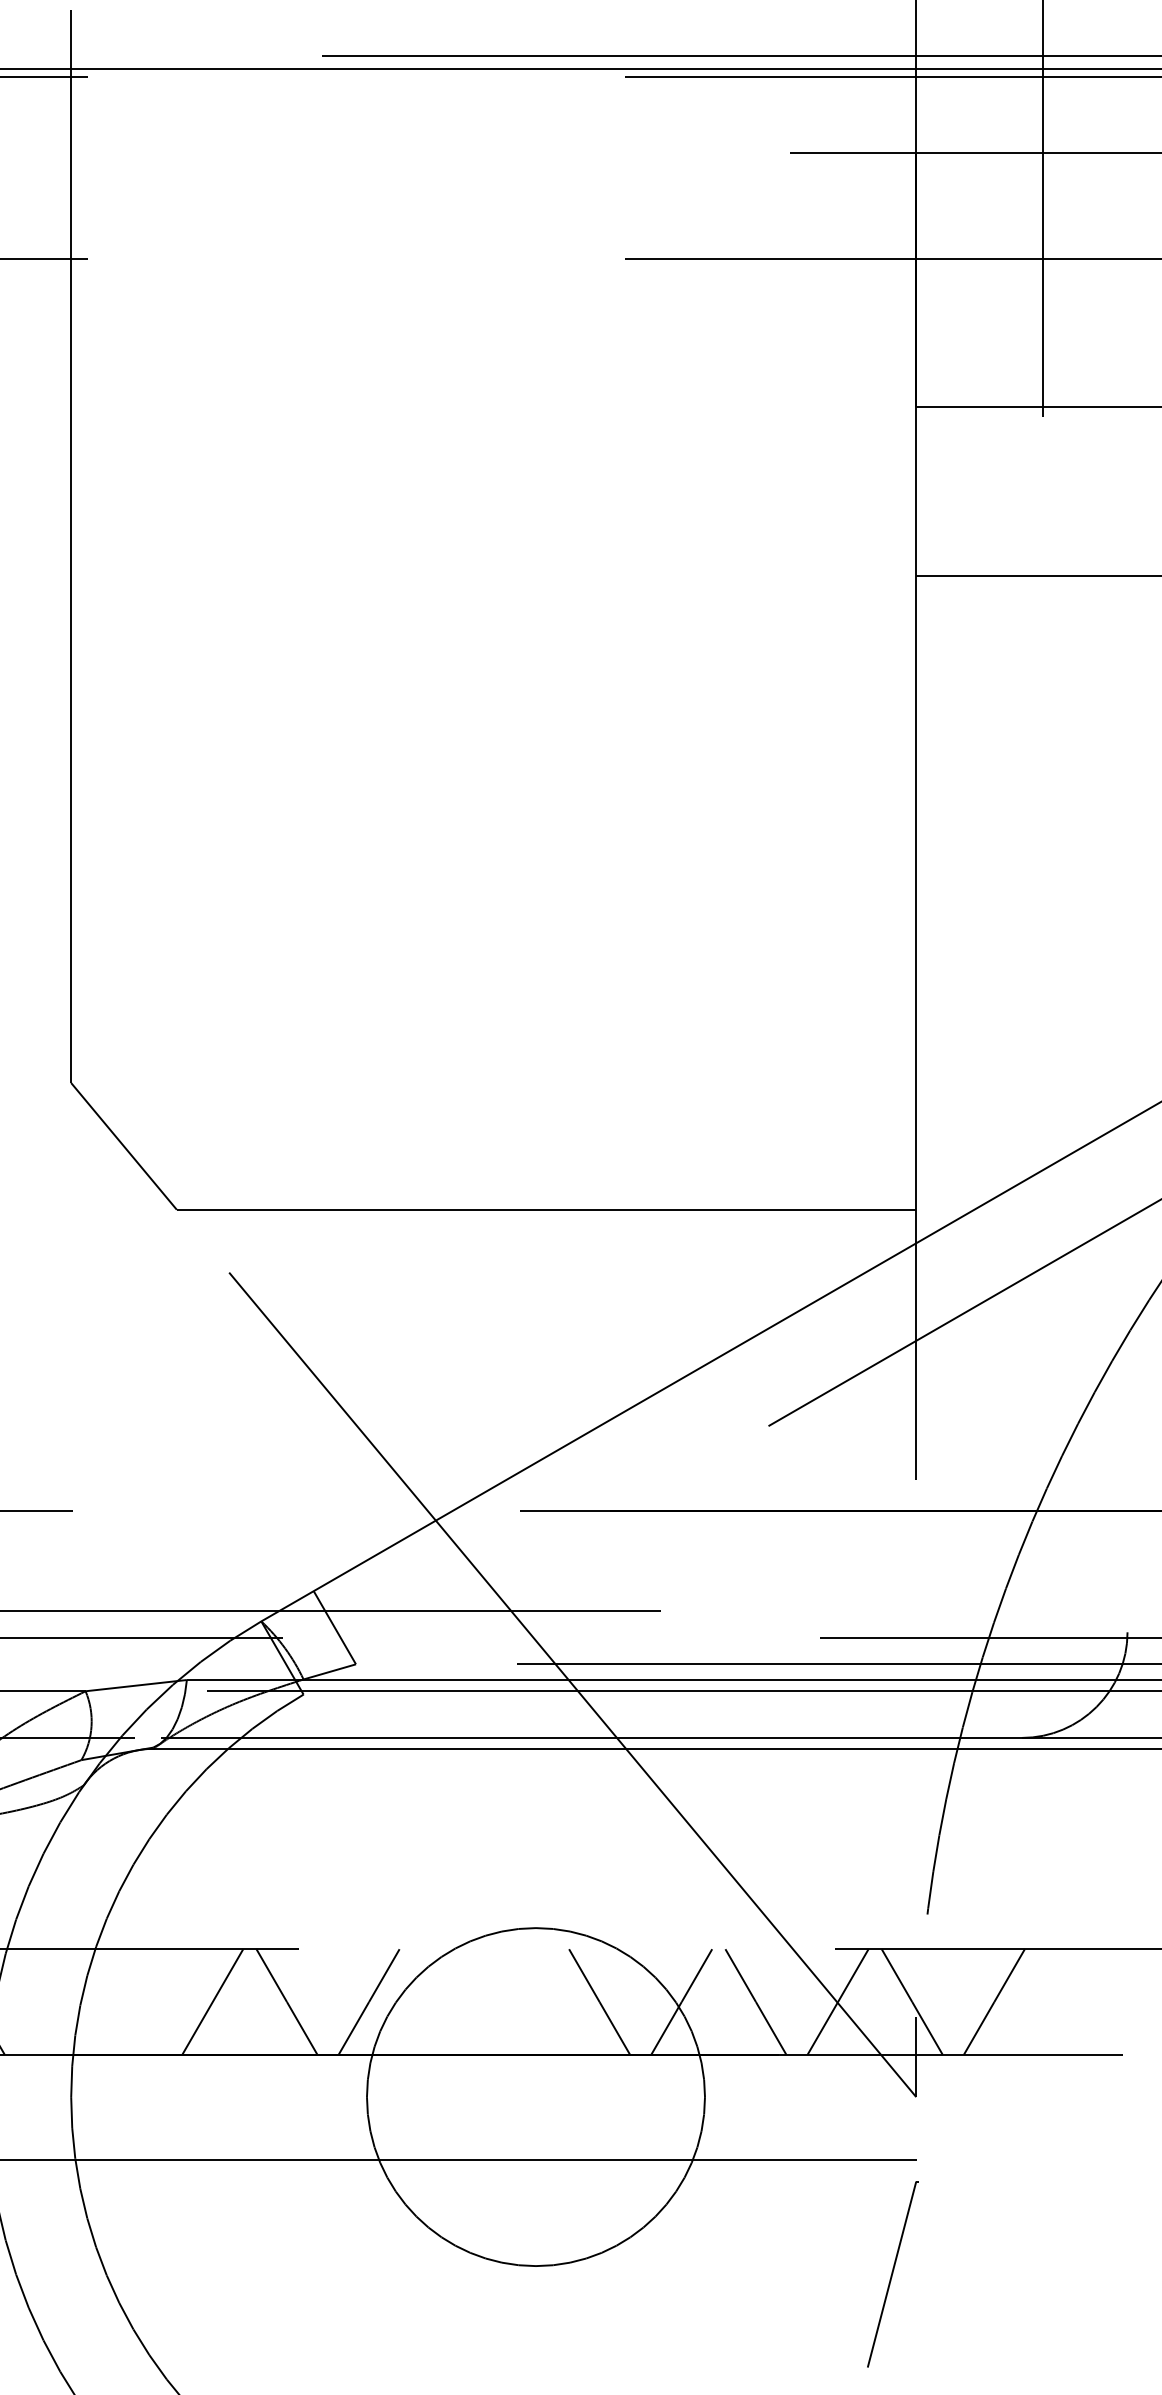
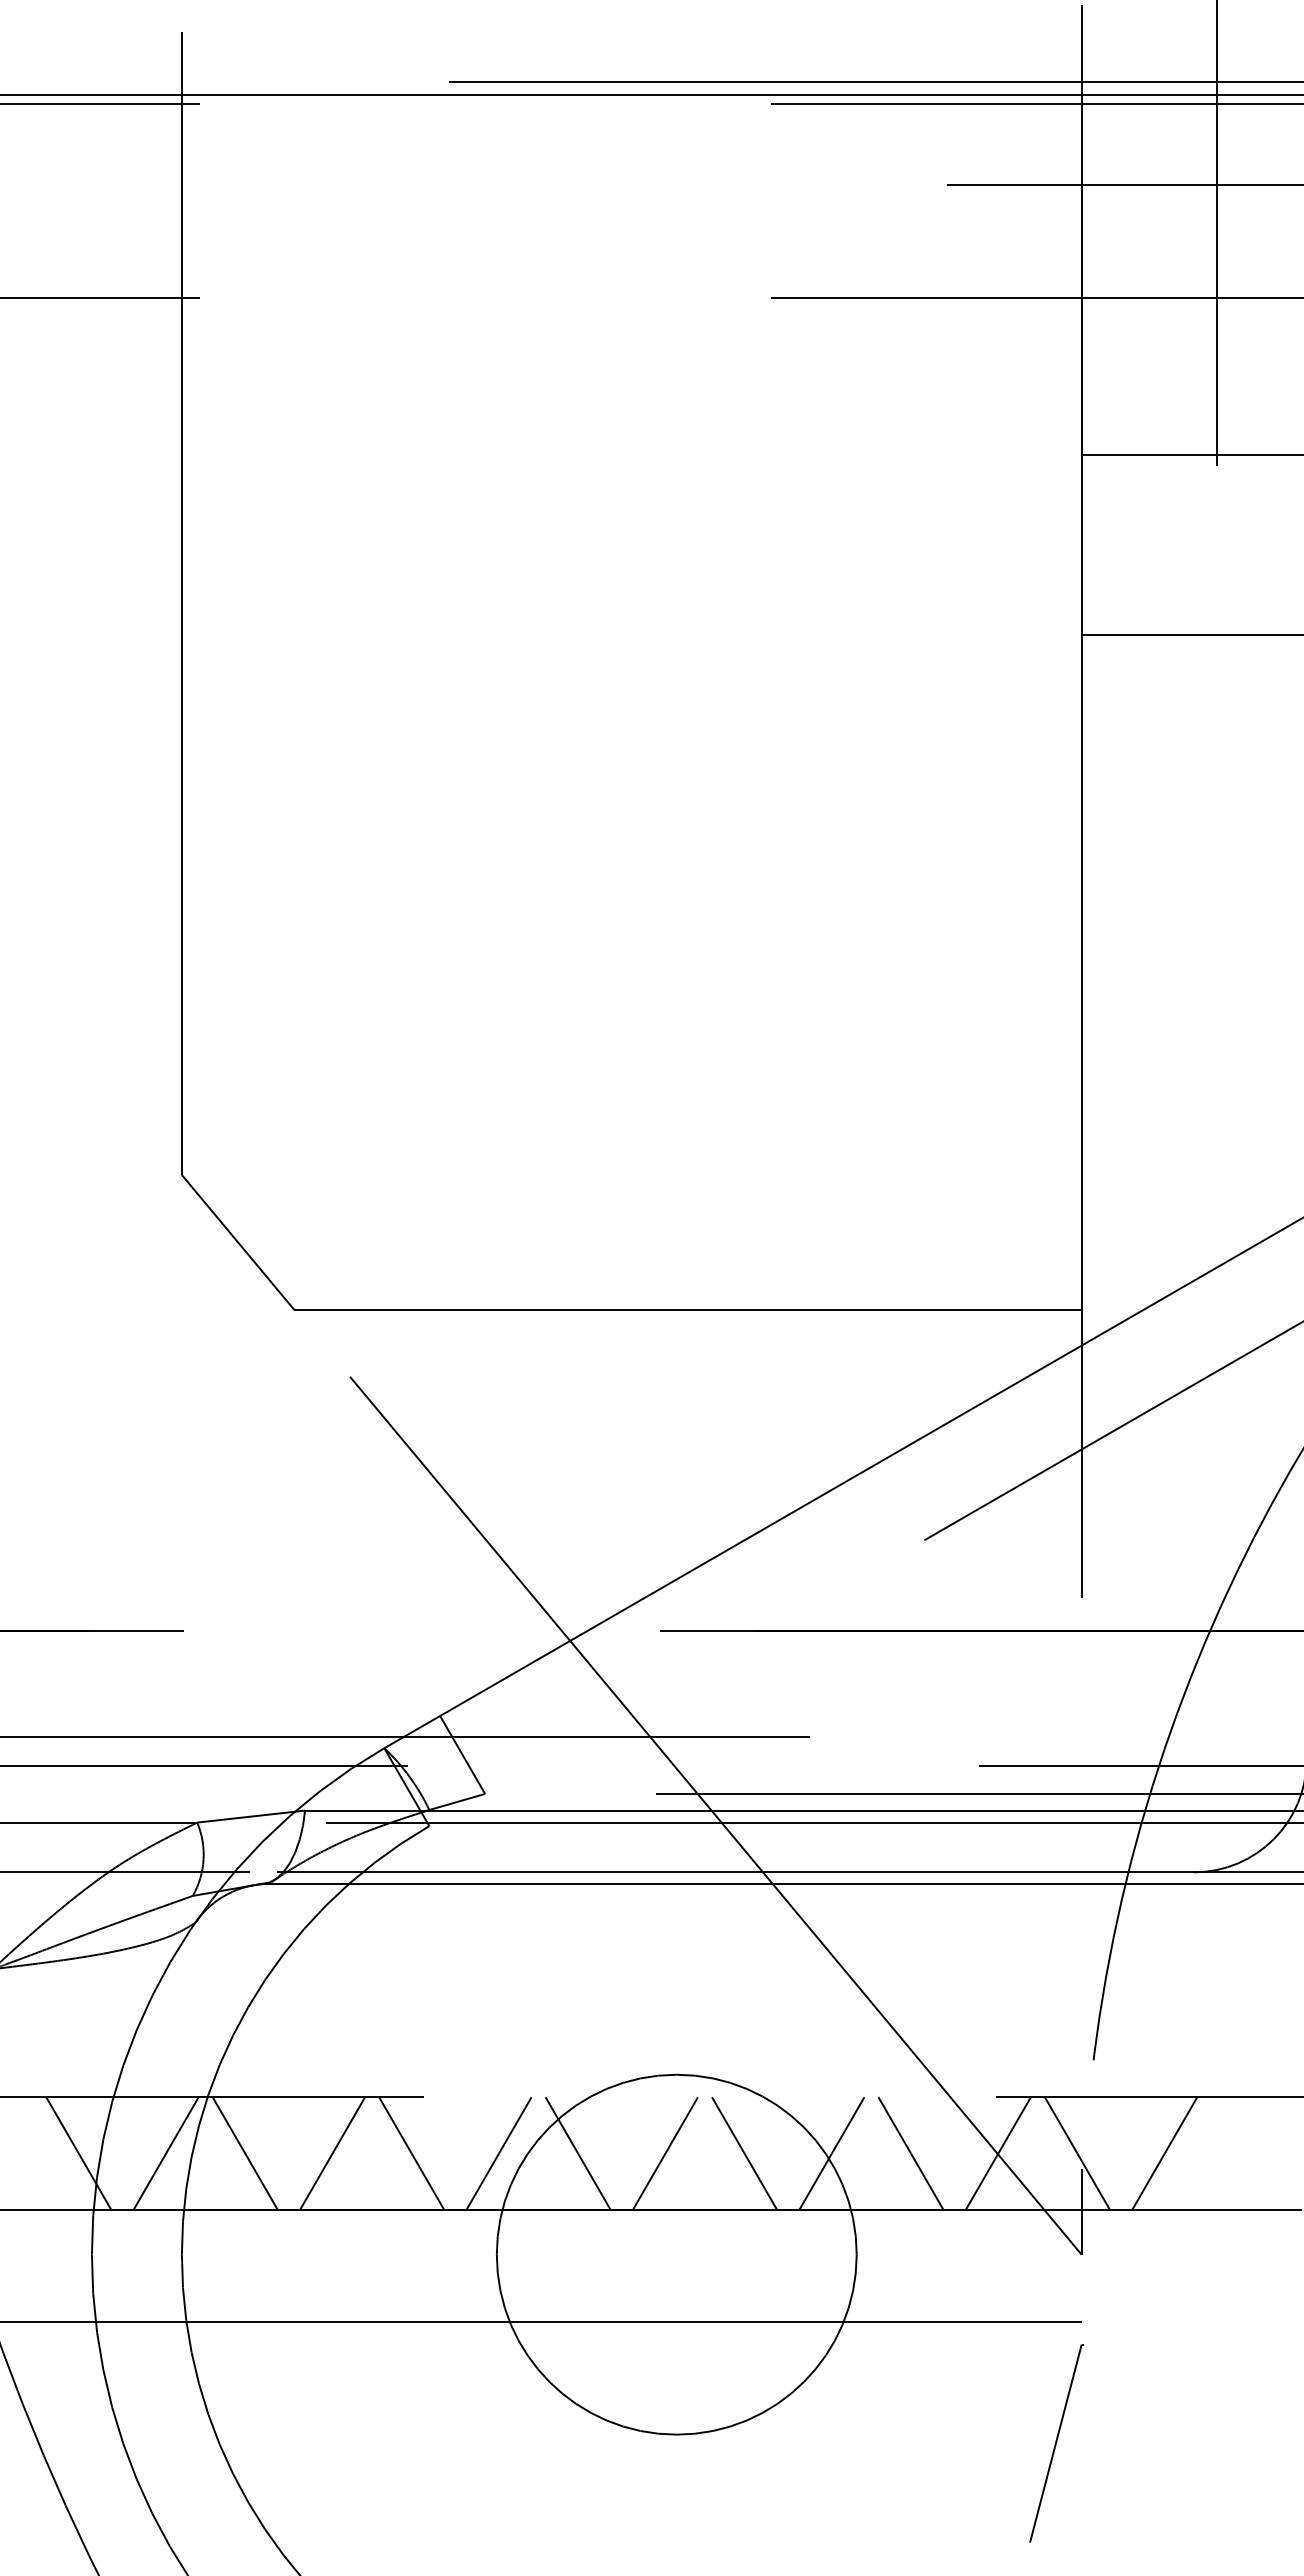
line: (55, 2002) -> (165, 2153), added
line: (130, 2002) -> (244, 2153), added
line: (442, 2002) -> (577, 2153), added
line: (525, 2002) -> (665, 2153), added

